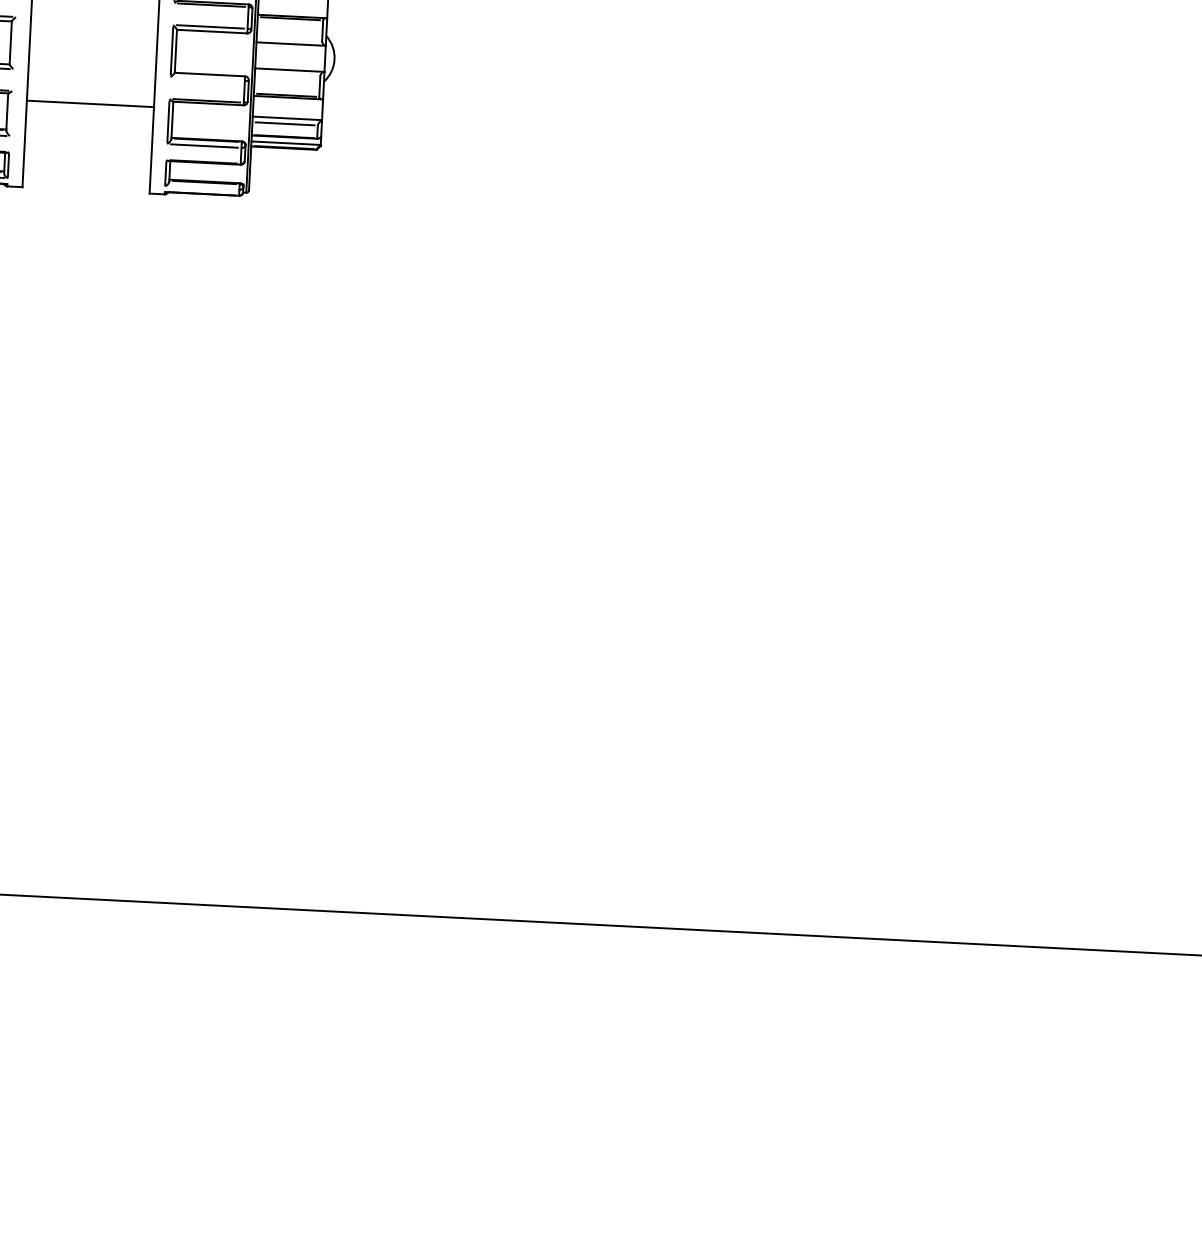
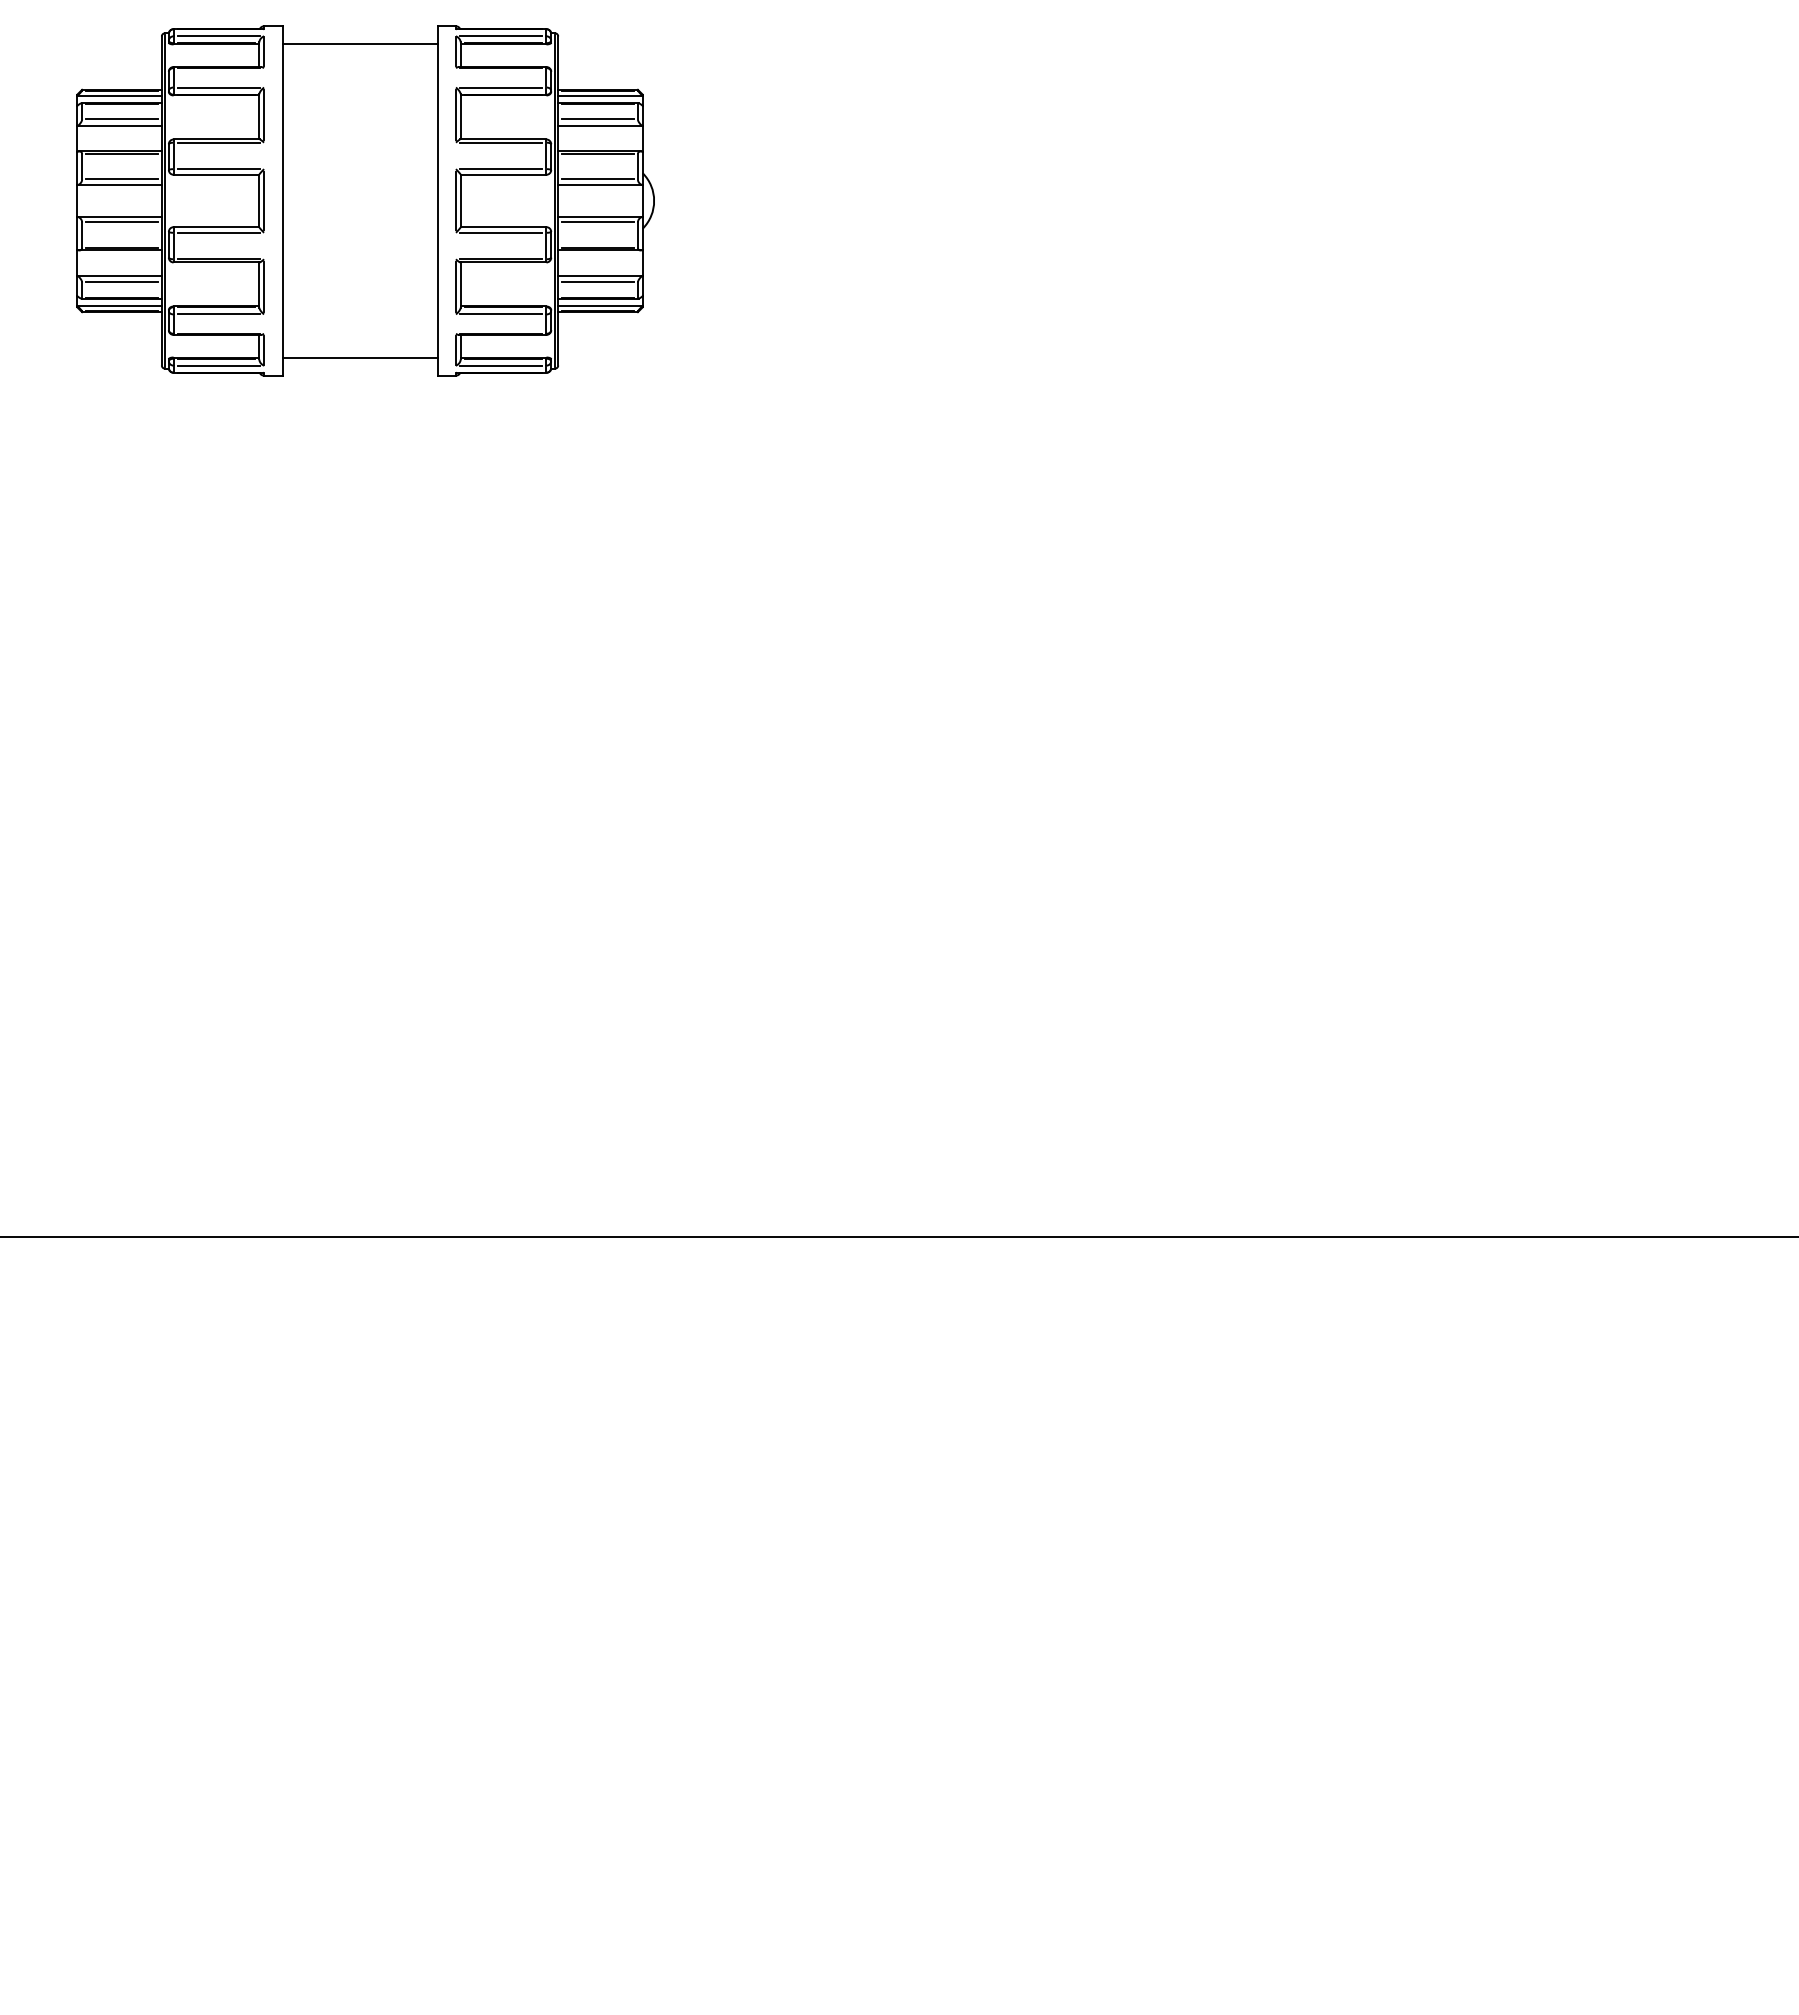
line: (288, 39) -> (597, 179), added
line: (14, 42) -> (264, 200), added
line: (287, 74) -> (597, 222), added
line: (207, 78) -> (500, 232), added
line: (90, 104) -> (359, 358), moved
line: (11, 113) -> (264, 286), added
line: (201, 187) -> (500, 365), added

